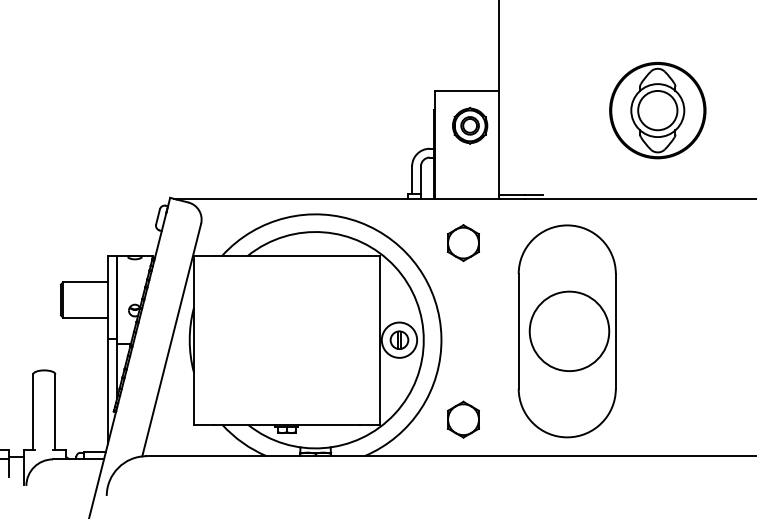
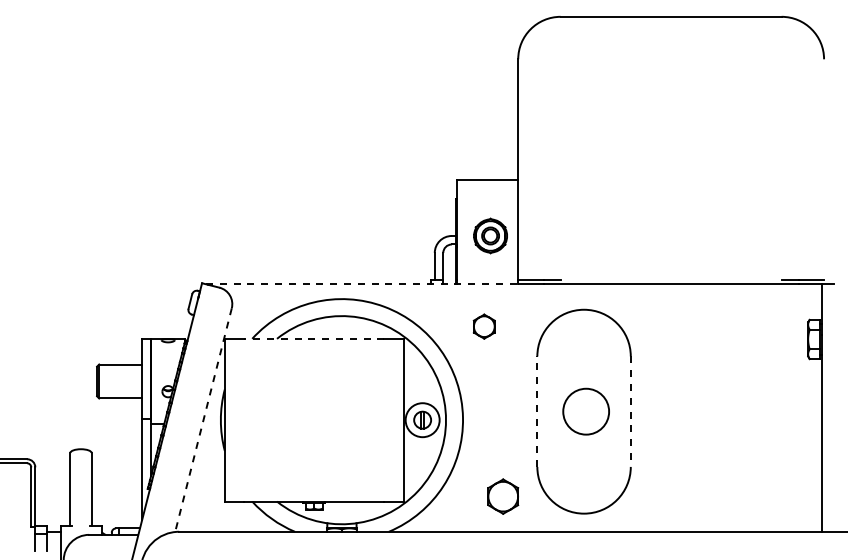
part: (657, 110) -> (670, 199), removed
part: (470, 125) -> (490, 235), moved
line: (336, 199) -> (362, 284), solid -> dashed
part: (463, 242) -> (484, 326), size x0.7
line: (286, 255) -> (313, 338), solid -> dashed
line: (518, 331) -> (537, 411), solid -> dashed
circle: (568, 331) -> (585, 411), size x0.6
line: (615, 332) -> (630, 412), solid -> dashed
line: (171, 340) -> (203, 420), solid -> dashed
part: (463, 419) -> (503, 496), moved

